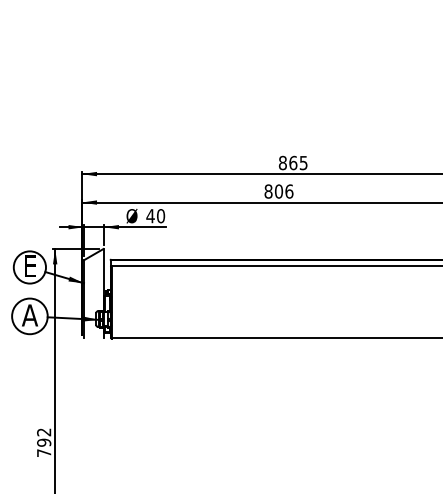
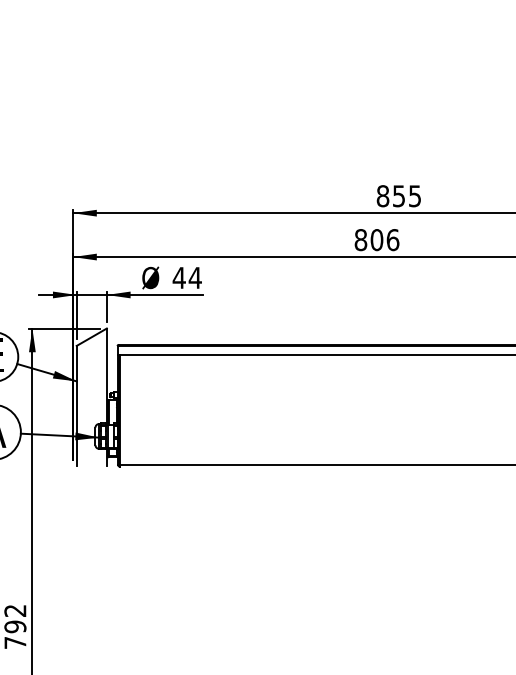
text: (293, 162) -> (399, 195), 865 -> 855
text: (160, 216) -> (194, 278), 40 -> 44

